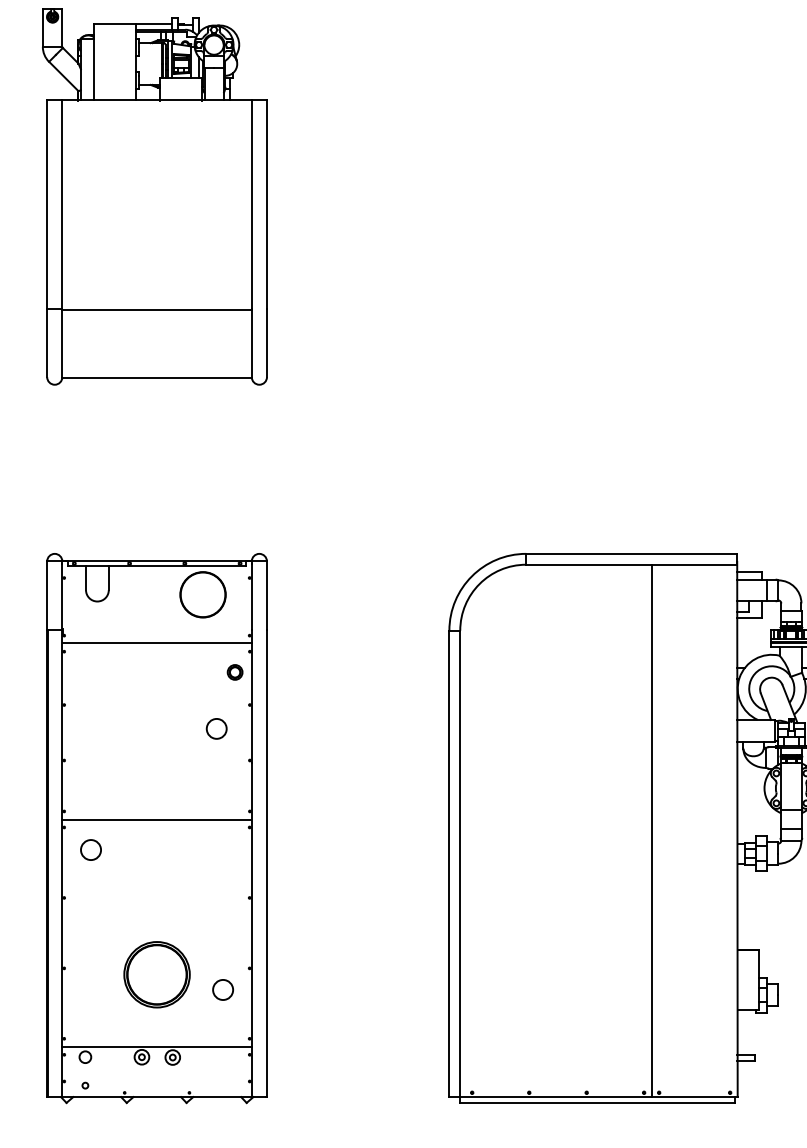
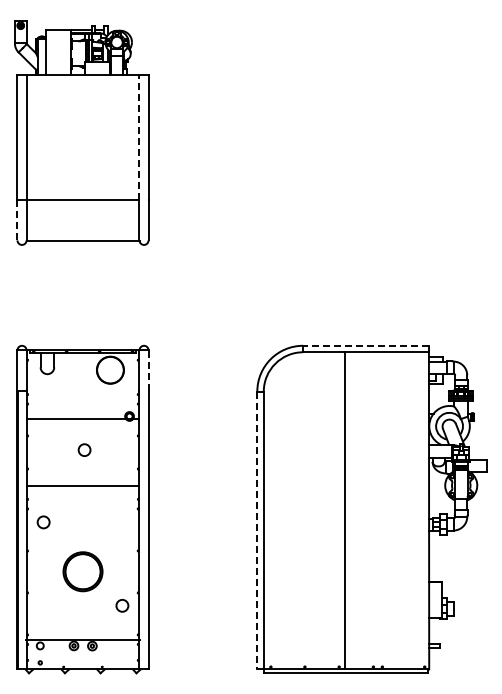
line: (251, 202) -> (139, 136), solid -> dashed
line: (47, 343) -> (17, 220), solid -> dashed
line: (632, 553) -> (366, 345), solid -> dashed
line: (266, 595) -> (148, 370), solid -> dashed
line: (157, 642) -> (83, 418), moved
circle: (216, 727) -> (84, 449), moved
line: (156, 820) -> (82, 486), moved
line: (652, 830) -> (345, 510), moved
line: (449, 863) -> (257, 530), solid -> dashed
part: (156, 974) -> (82, 571), moved

